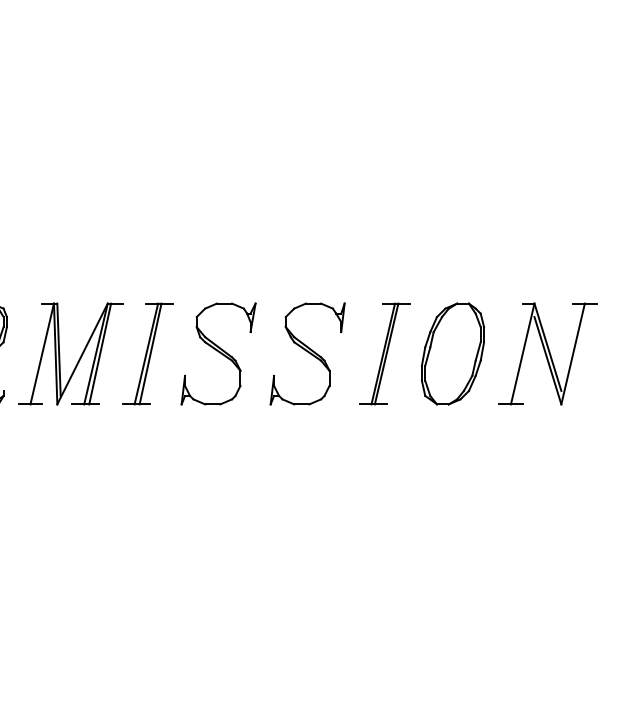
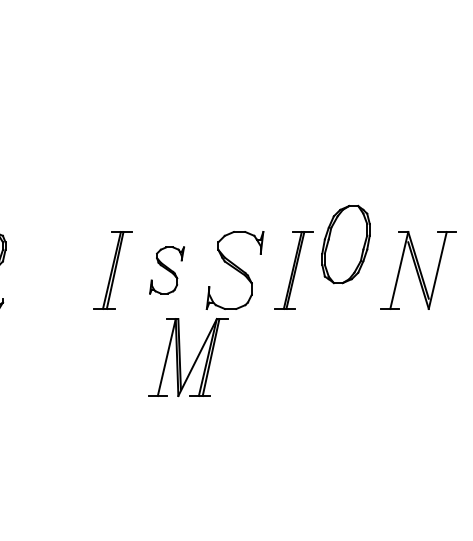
part: (218, 353) -> (167, 270), size x0.6
part: (453, 353) -> (346, 244), moved
part: (79, 357) -> (195, 360), moved

